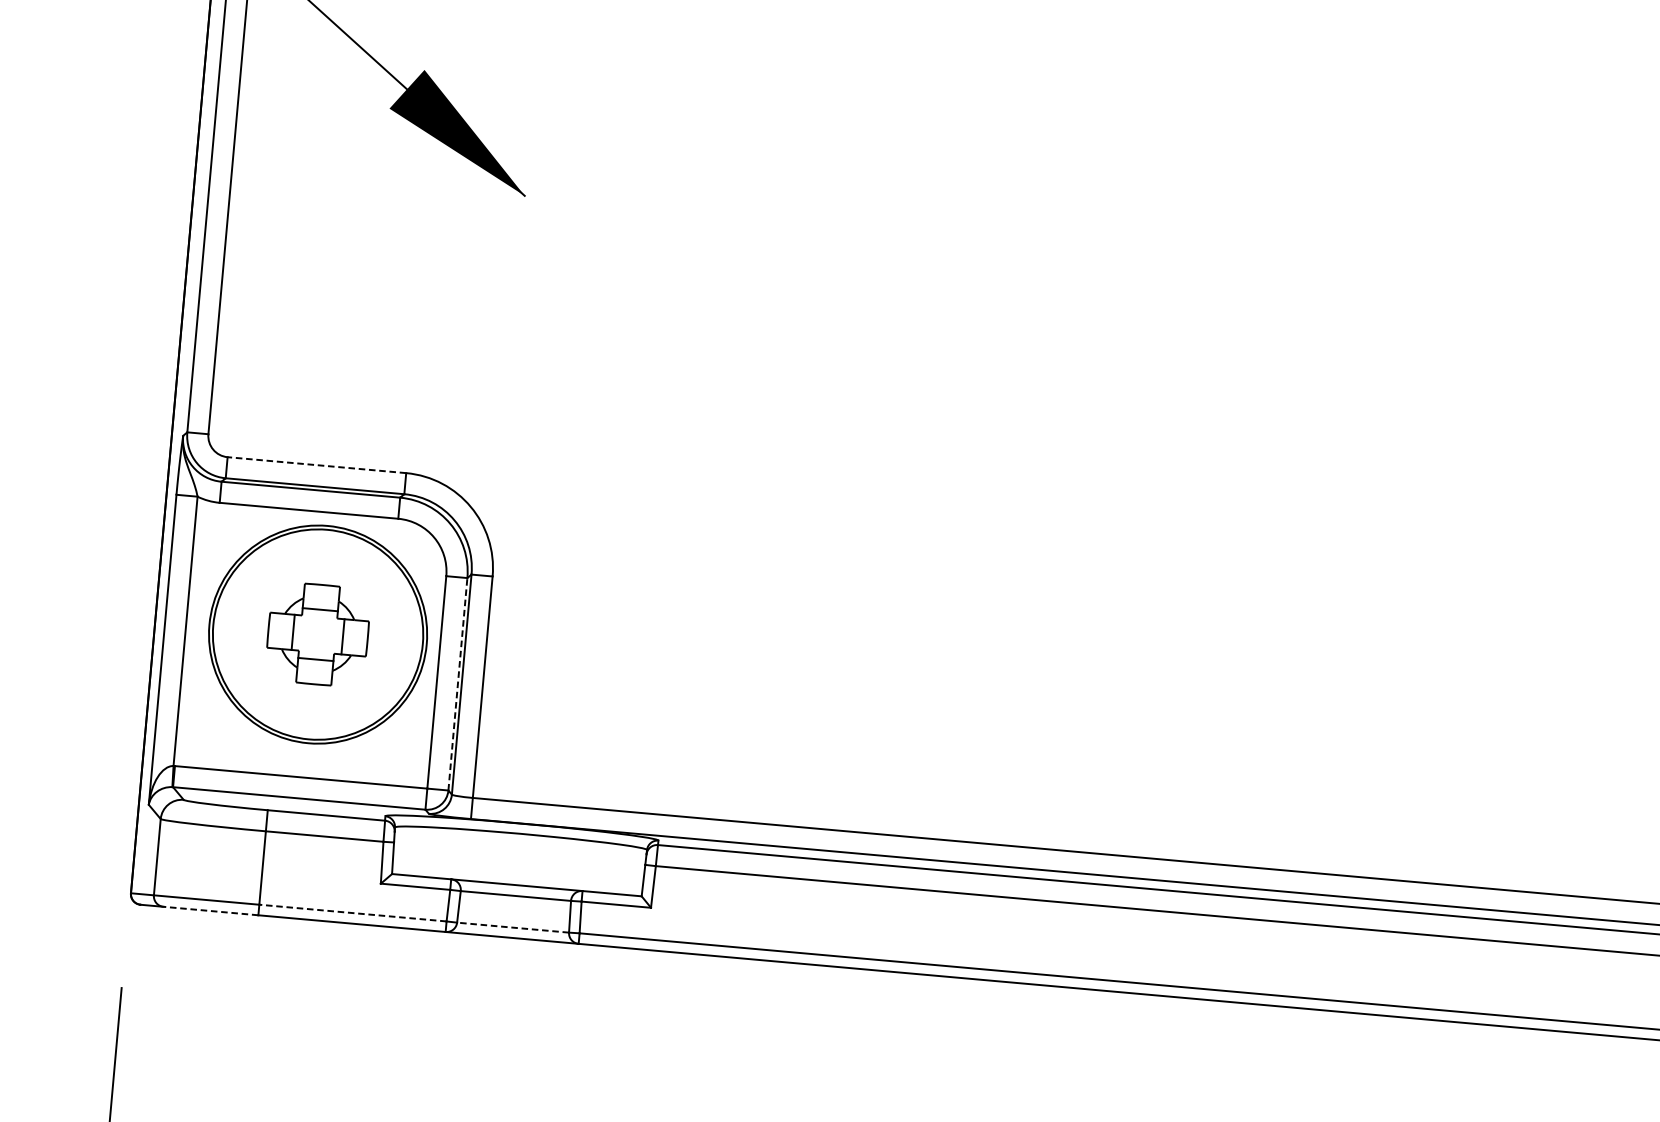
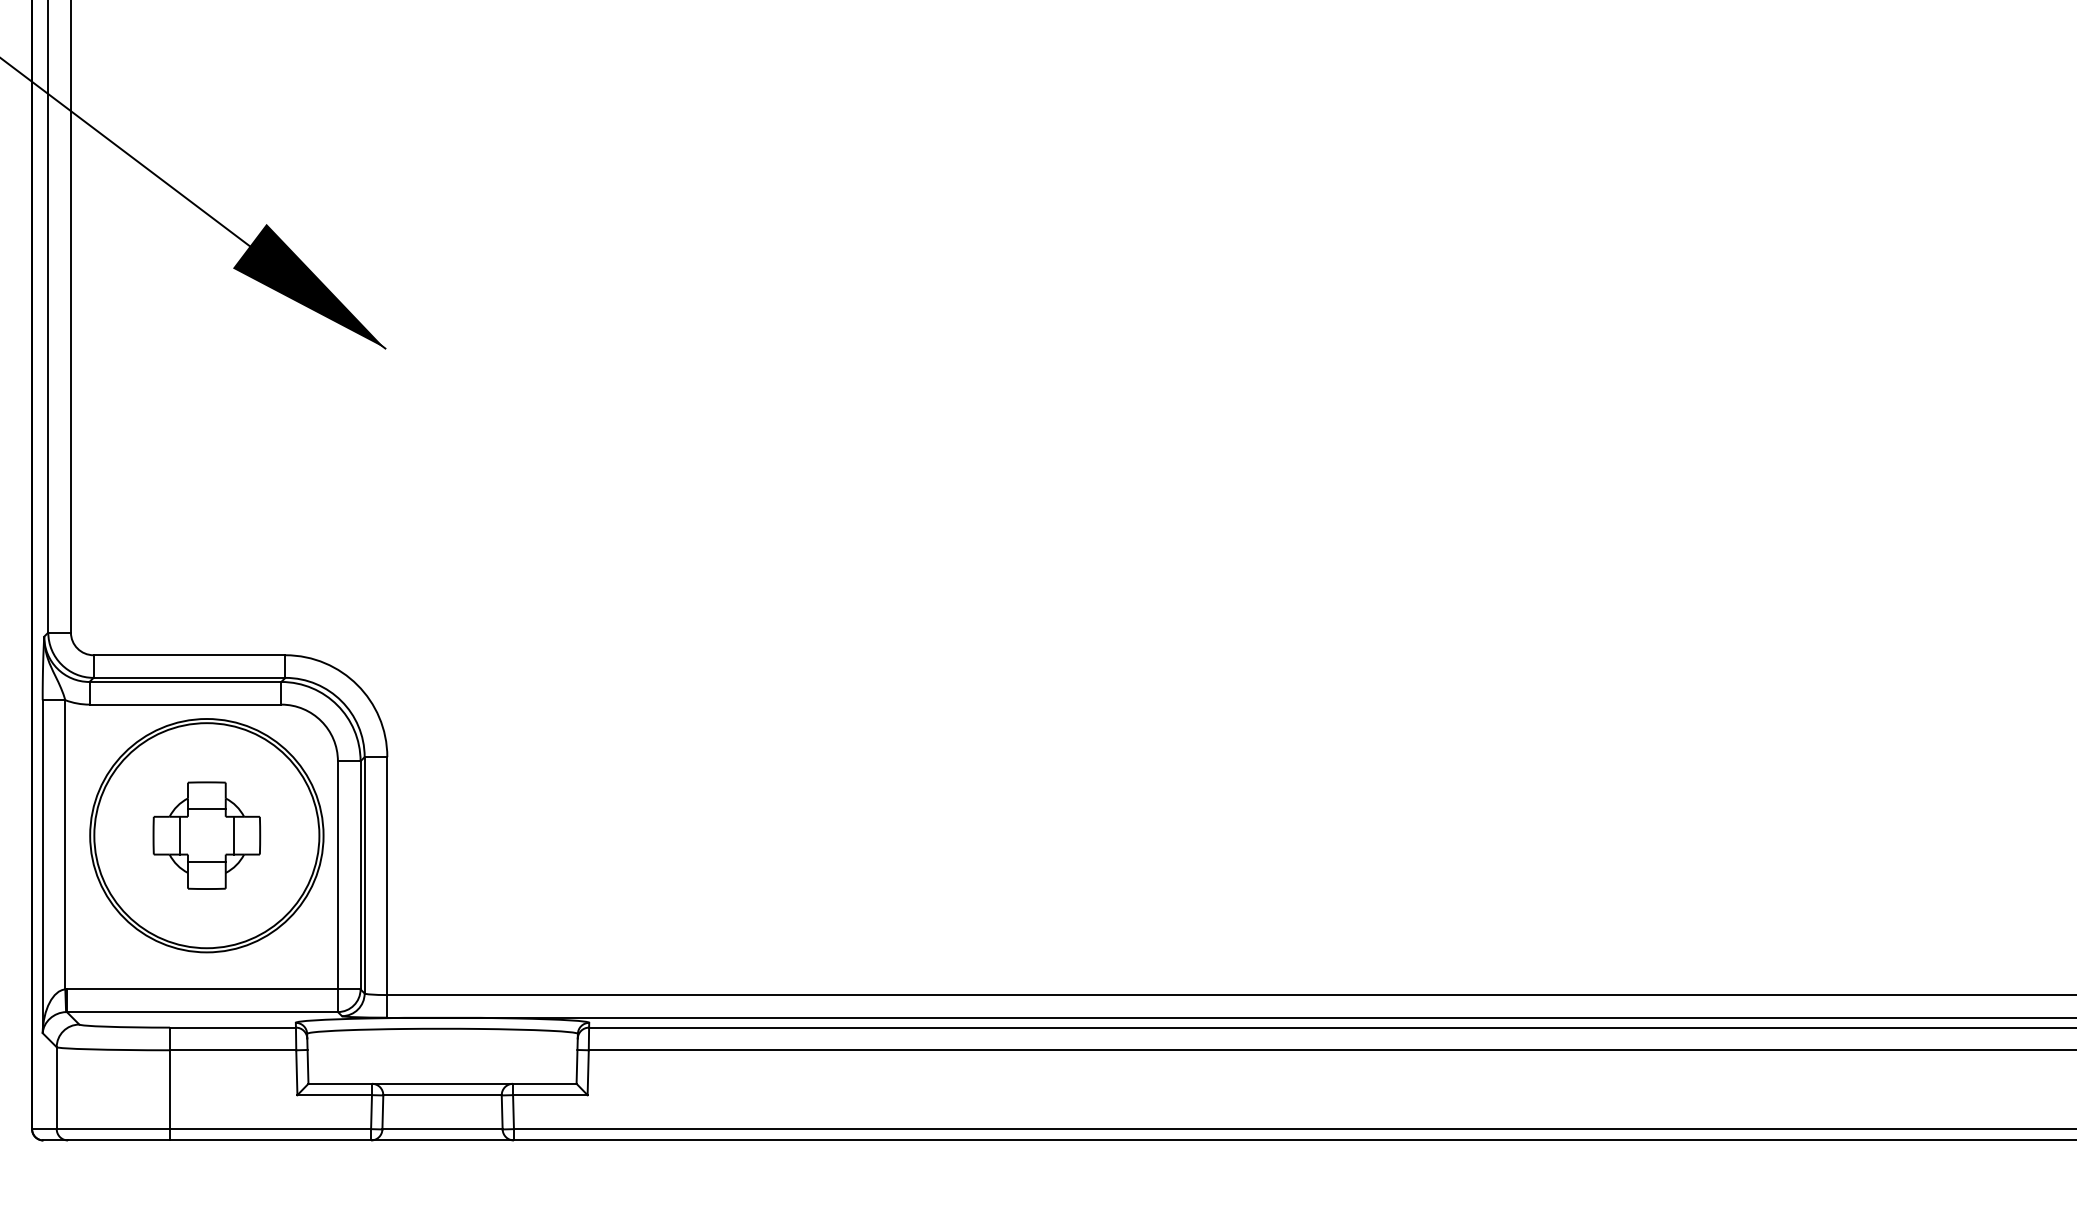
line: (316, 465) -> (189, 655), dashed -> solid
line: (457, 683) -> (360, 874), dashed -> solid
line: (211, 911) -> (119, 1140), dashed -> solid
line: (352, 913) -> (270, 1129), dashed -> solid
line: (513, 927) -> (442, 1129), dashed -> solid

